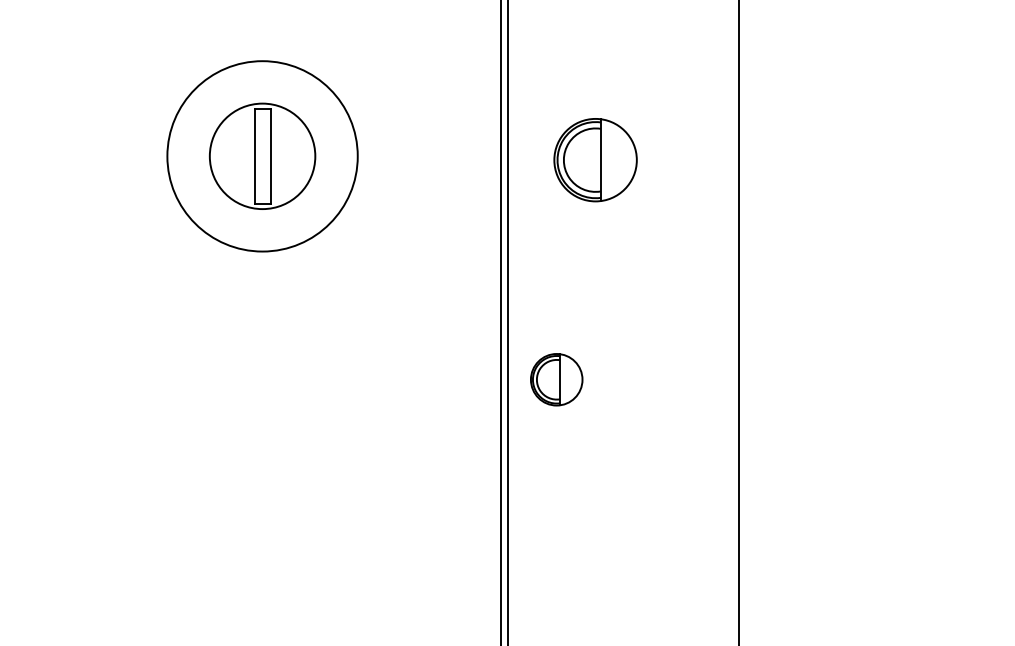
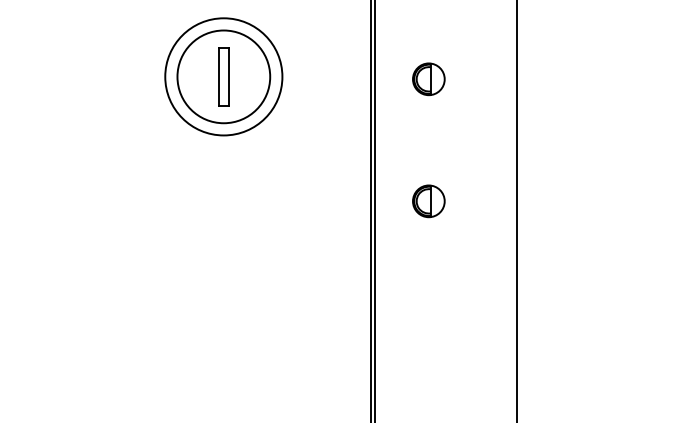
circle: (262, 155) -> (223, 76), size x1.43
part: (595, 160) -> (428, 79), size x0.62
part: (556, 380) -> (428, 201), moved

